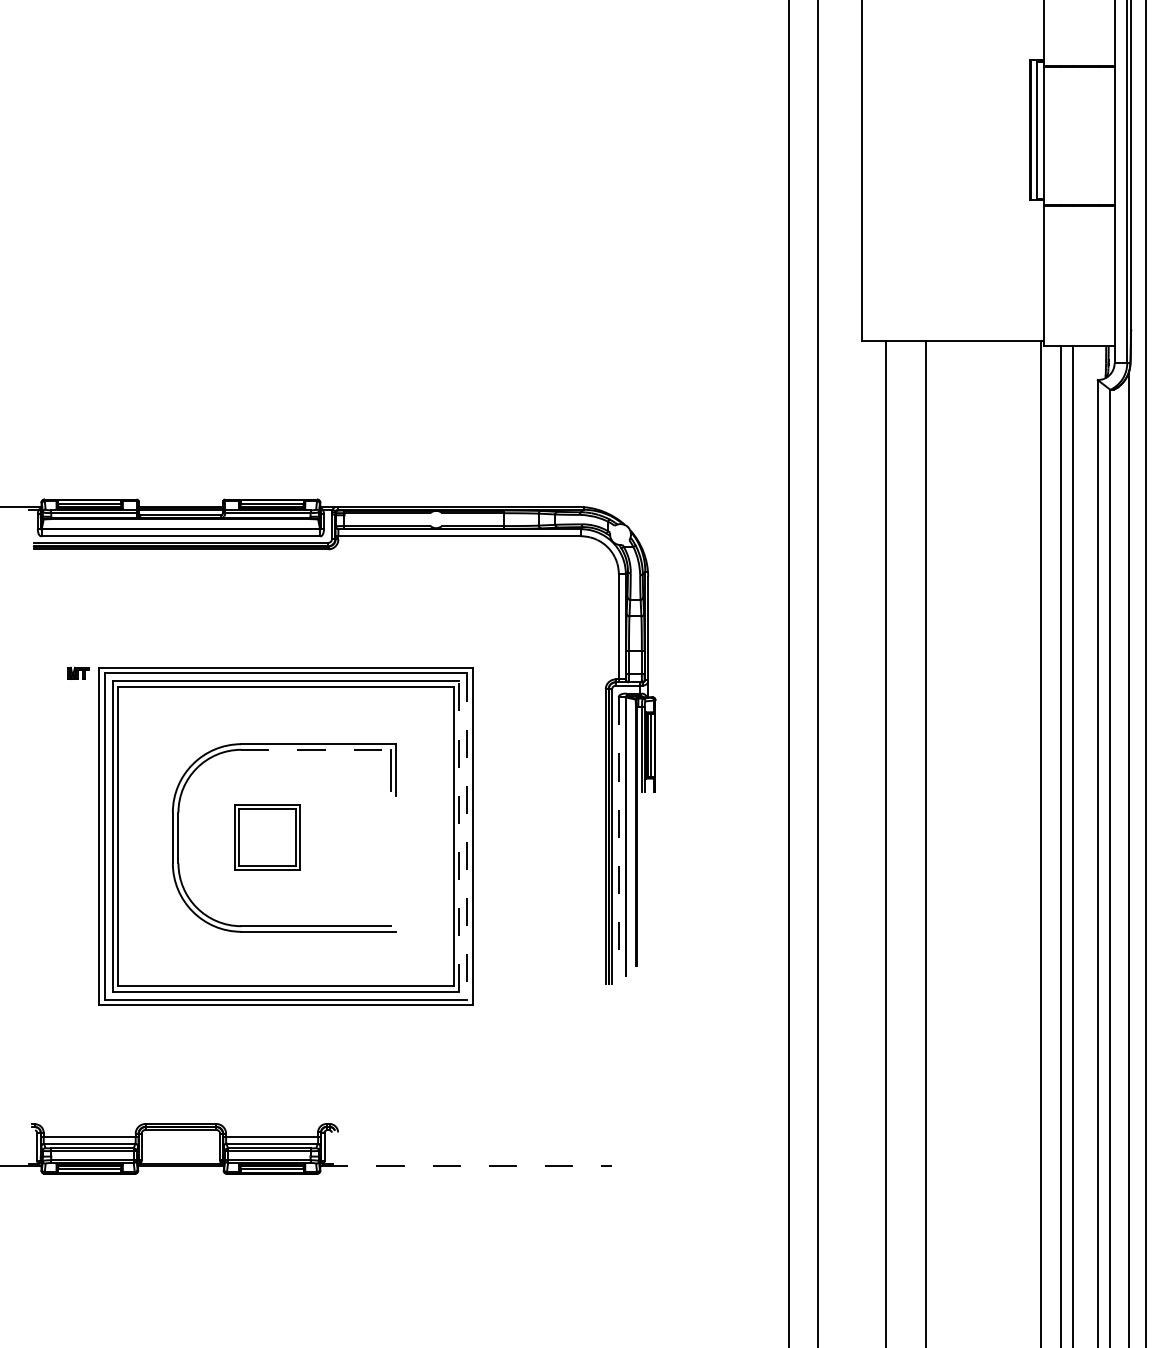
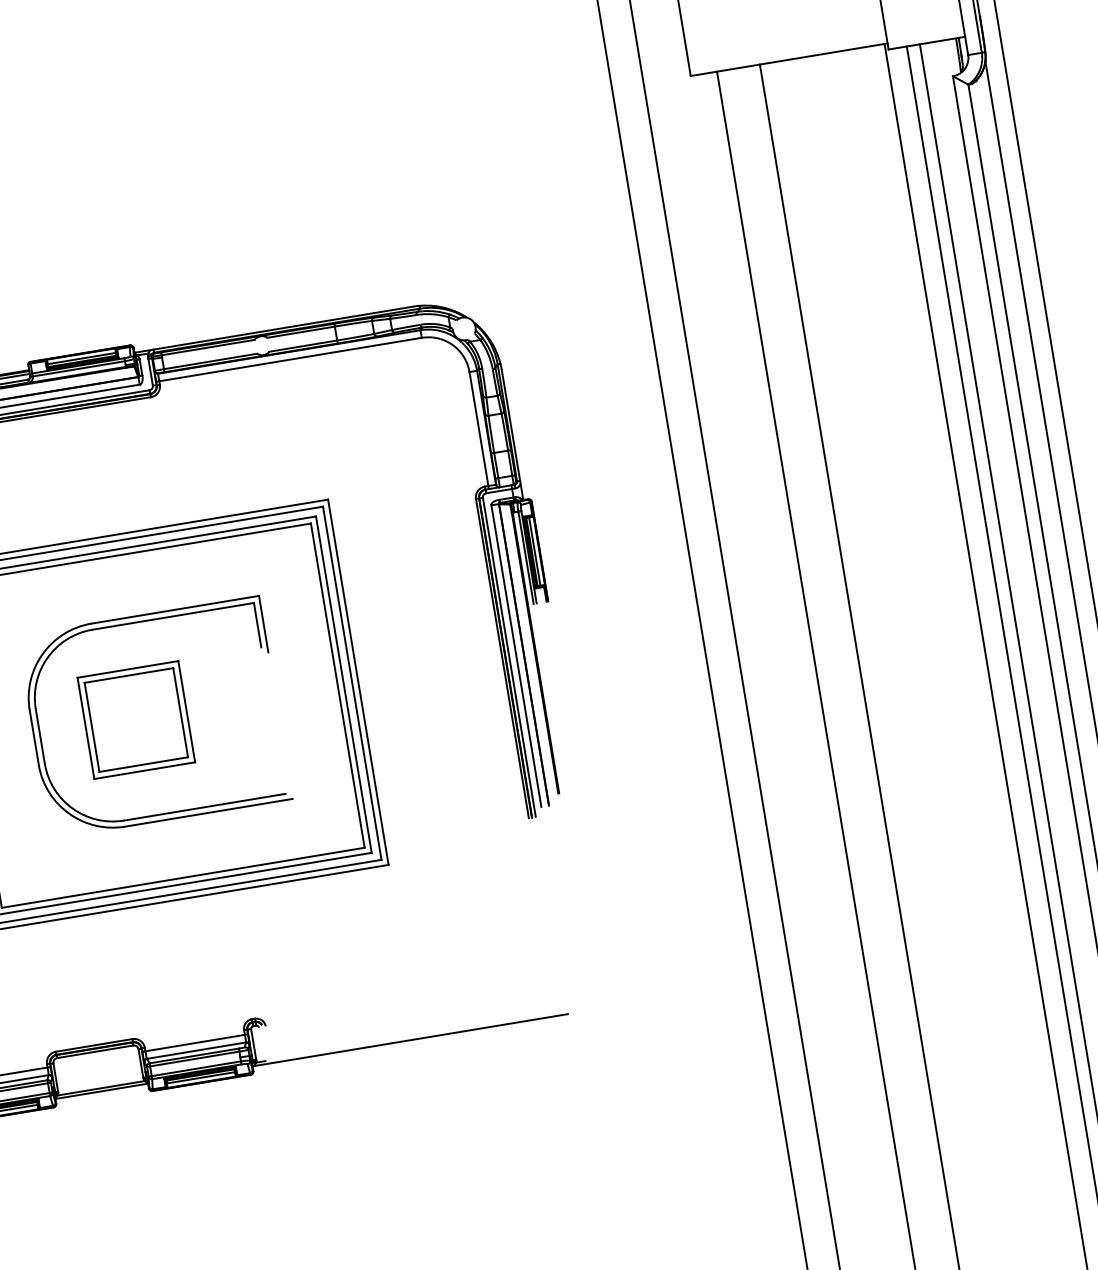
line: (315, 749) -> (172, 616), dashed -> solid
line: (459, 836) -> (344, 684), dashed -> solid
part: (267, 837) -> (136, 719), size x1.43
line: (467, 837) -> (352, 684), dashed -> solid
line: (618, 837) -> (516, 657), dashed -> solid
line: (466, 1166) -> (410, 1040), dashed -> solid

